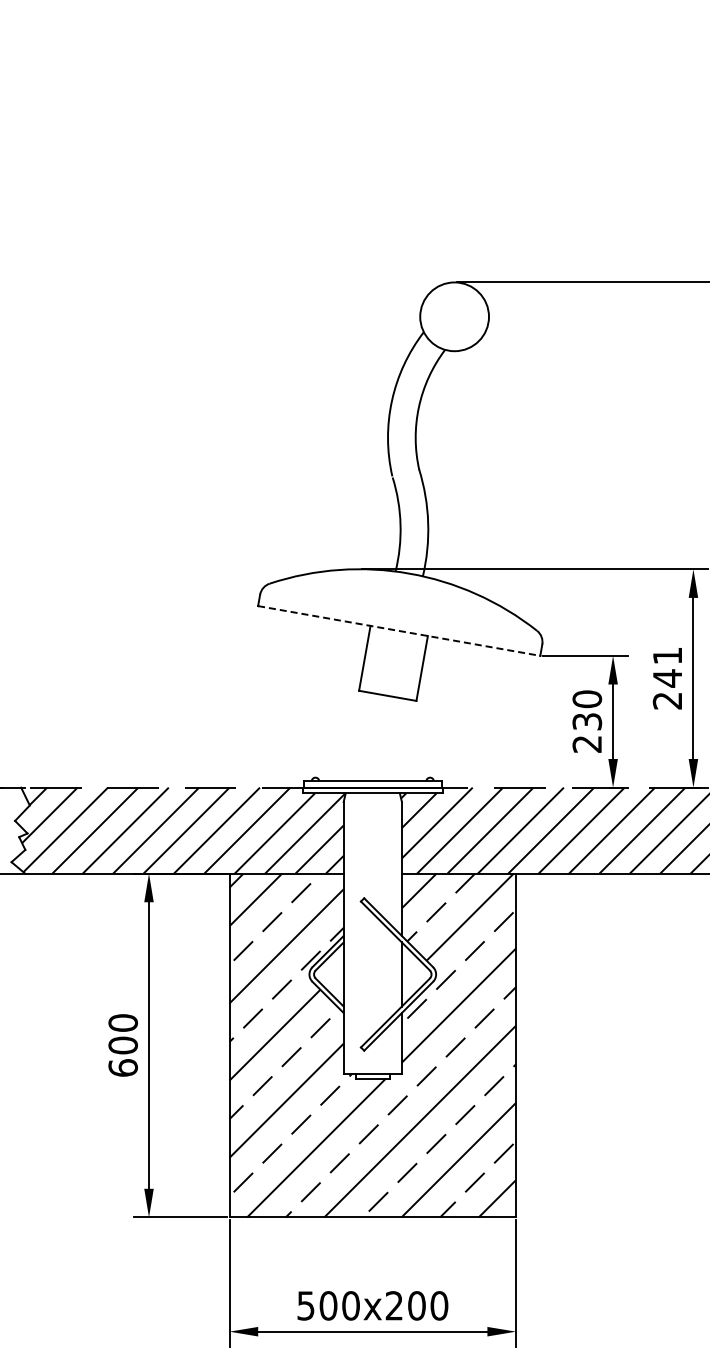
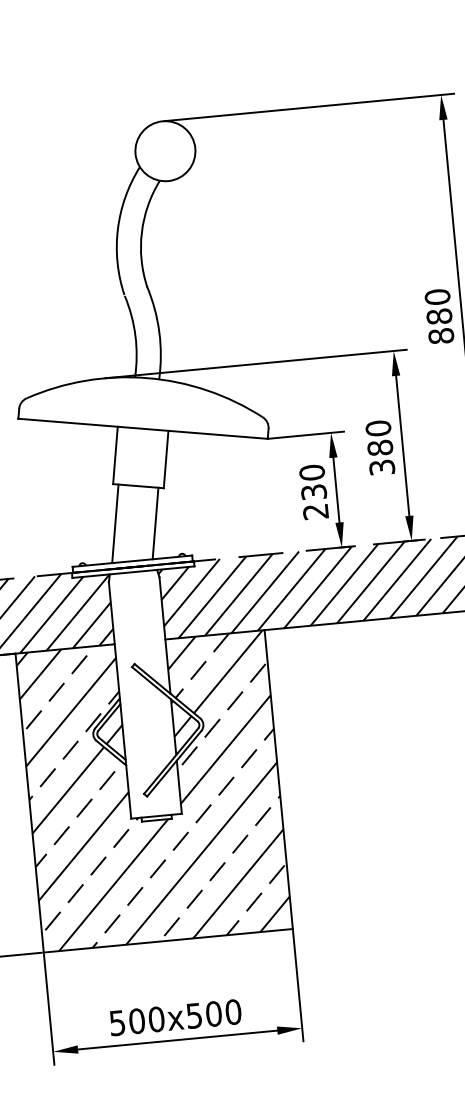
line: (399, 631) -> (143, 429), dashed -> solid
text: (667, 678) -> (380, 448), 241 -> 380
line: (357, 735) -> (115, 523), added
line: (403, 739) -> (155, 522), added
hatch: (412, 964) -> (182, 717), added
hatch: (333, 985) -> (115, 742), added
text: (393, 1305) -> (193, 1015), 500x200 -> 500x500

